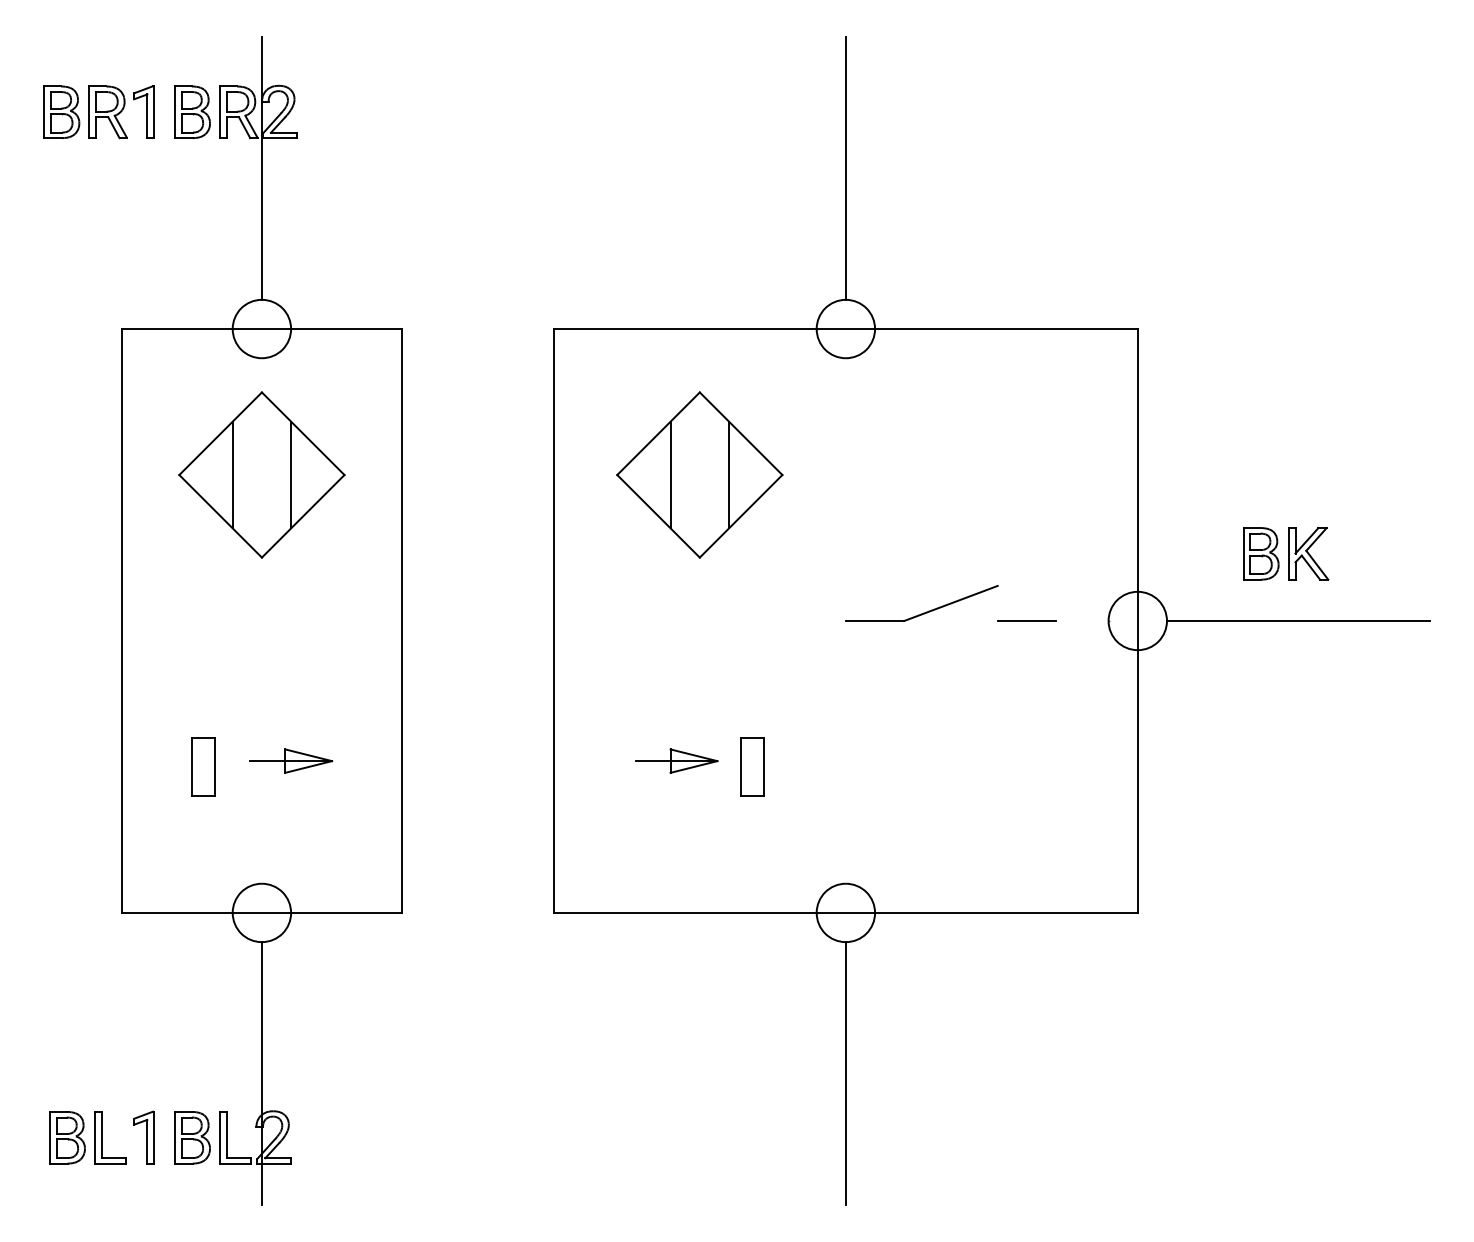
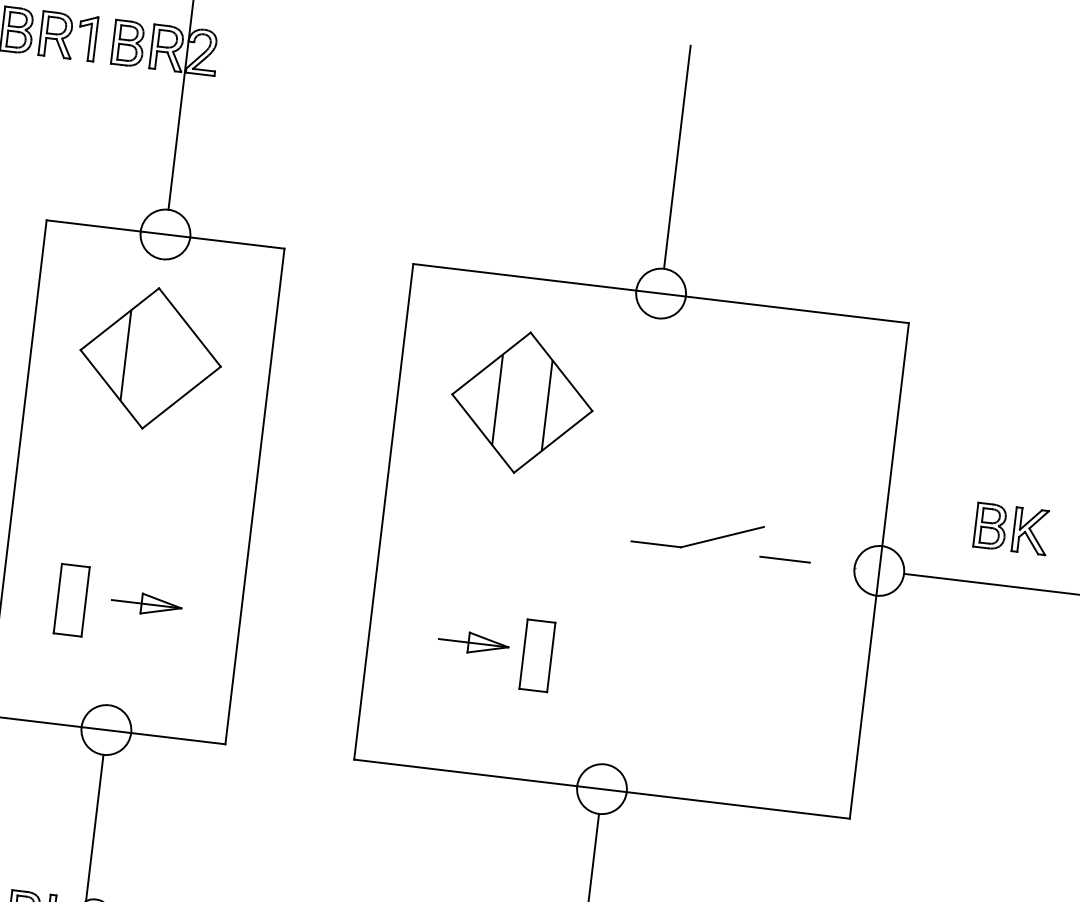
line: (291, 474) -> (175, 360), removed
part: (203, 766) -> (71, 599), size x1.4
part: (752, 766) -> (537, 655), size x1.4

